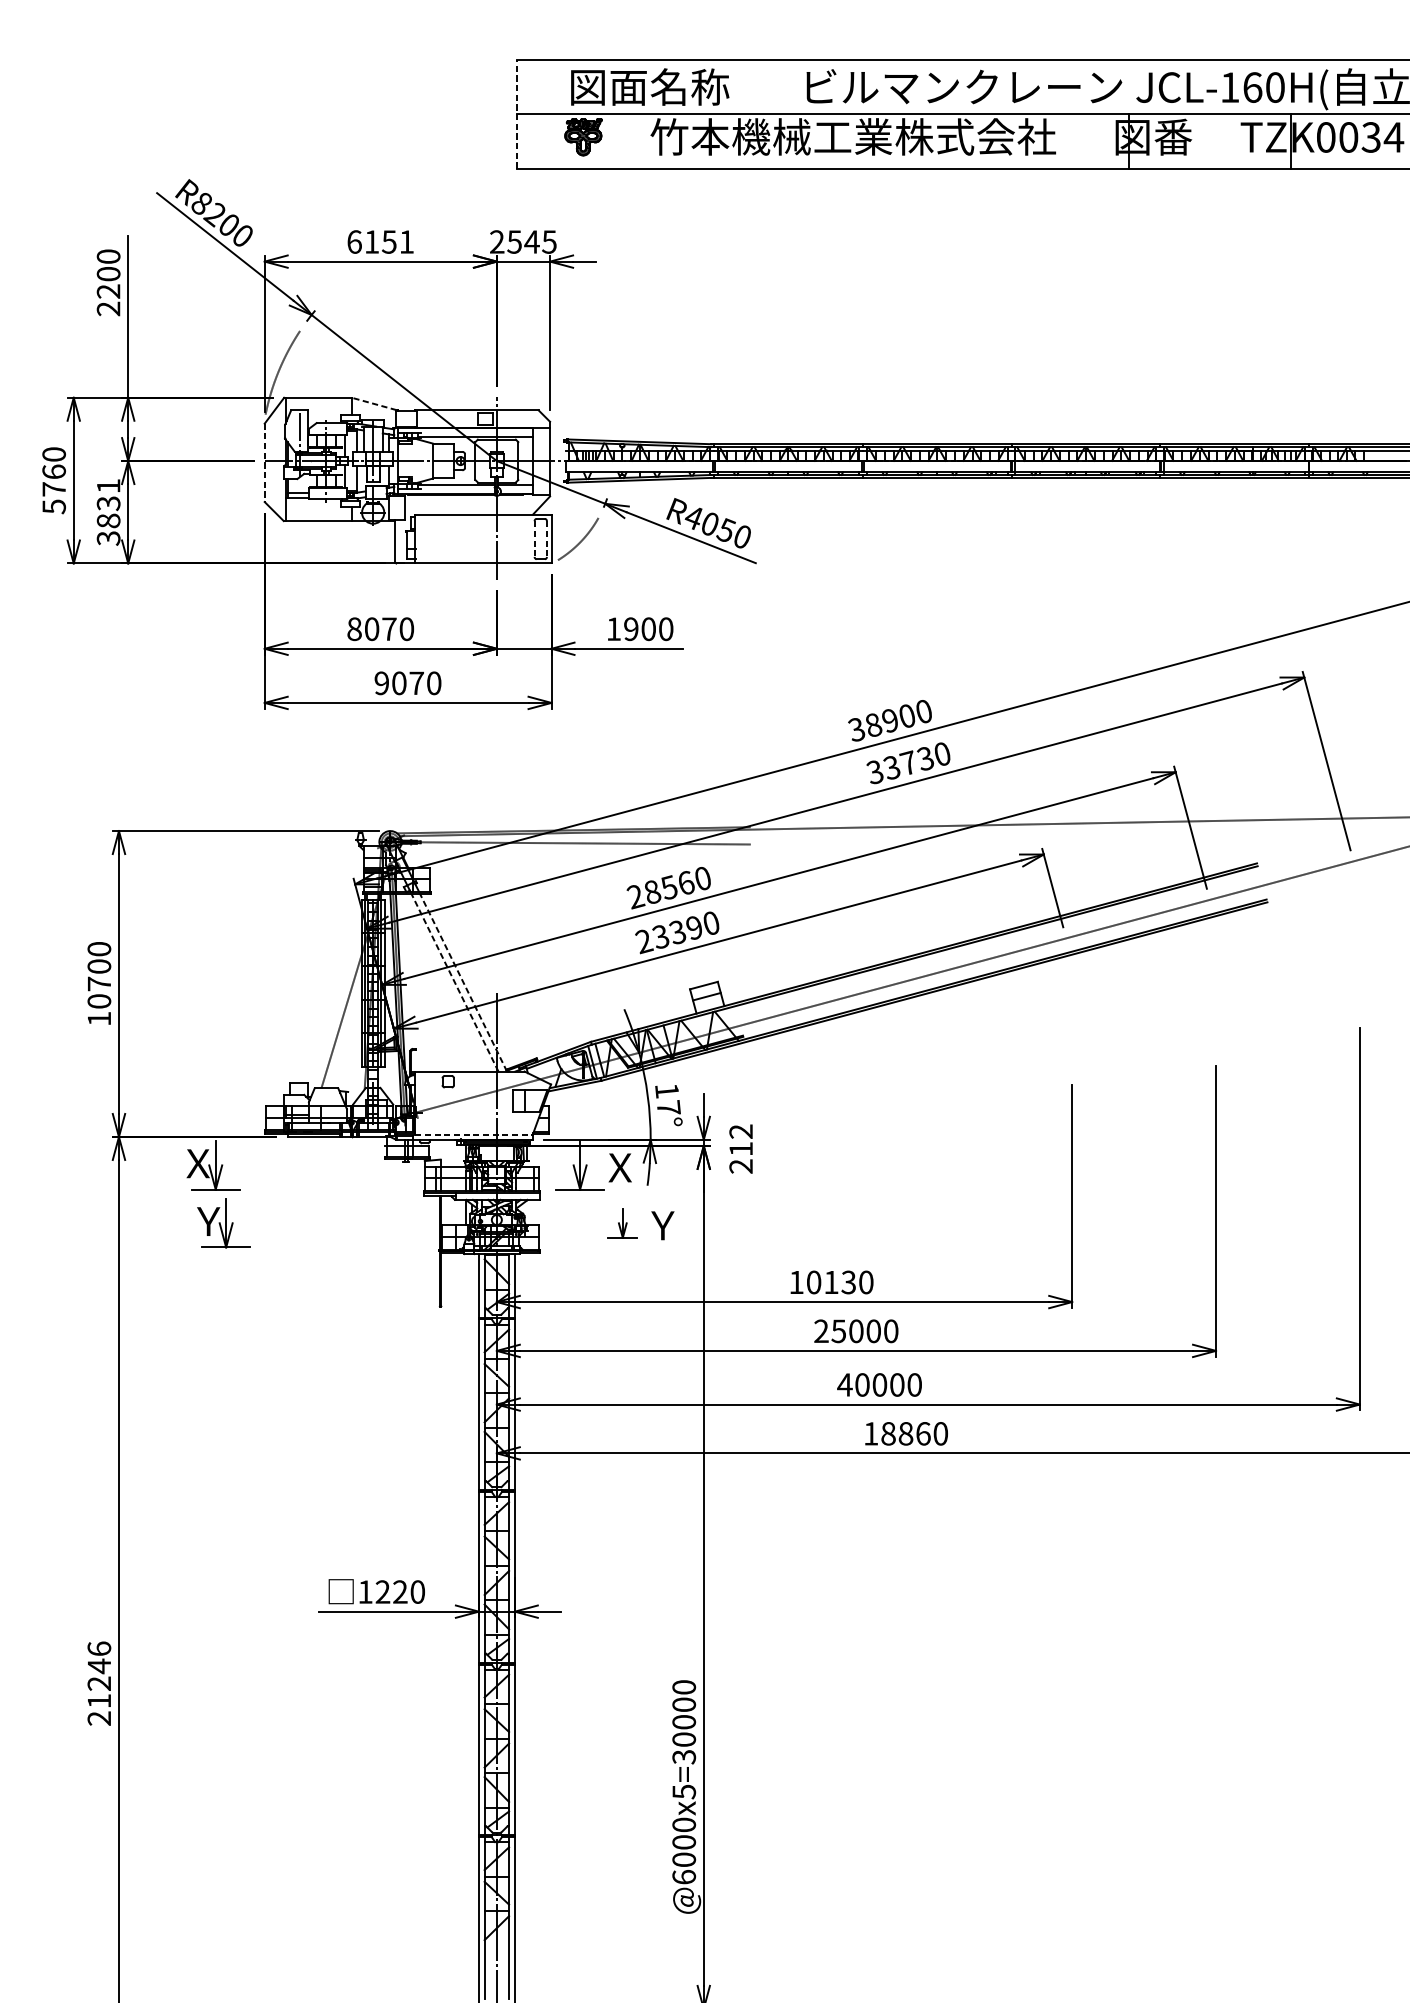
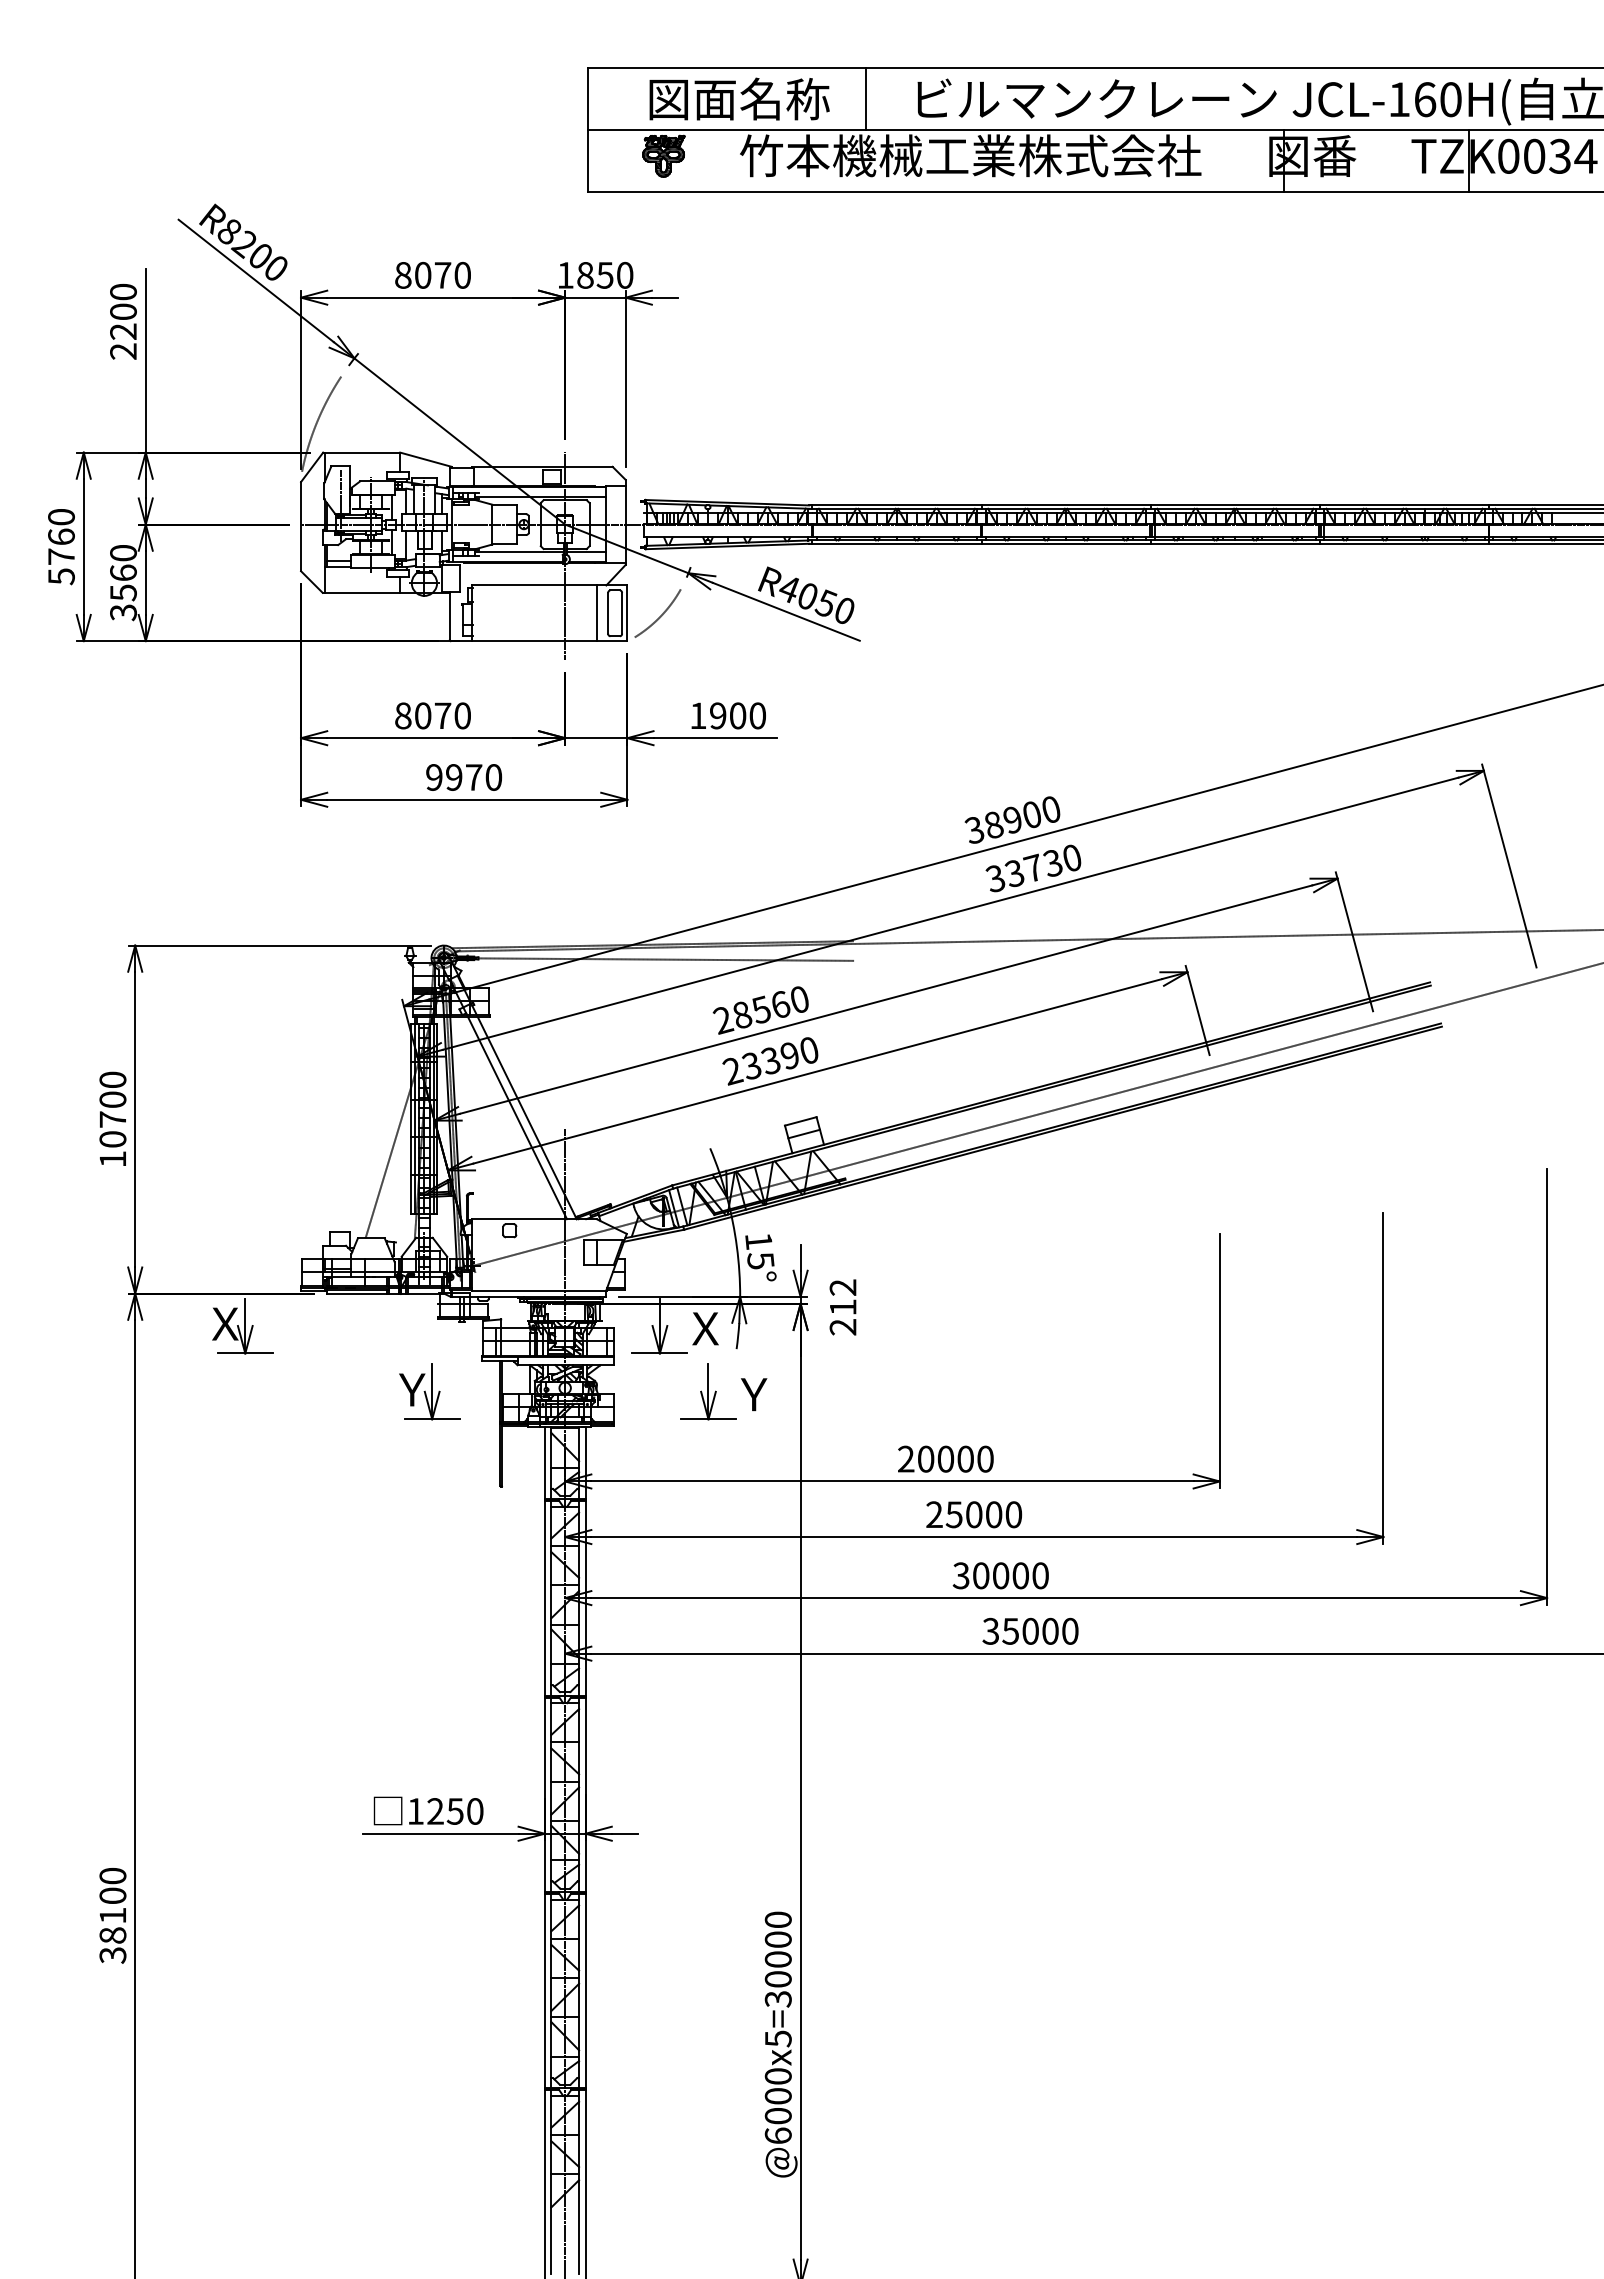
line: (760, 87) -> (865, 99), added
line: (517, 114) -> (588, 130), dashed -> solid
text: (380, 241) -> (432, 274), 6151 -> 8070
text: (523, 241) -> (595, 274), 2545 -> 1850
line: (374, 403) -> (425, 459), dashed -> solid
line: (265, 462) -> (301, 526), dashed -> solid
text: (108, 504) -> (123, 573), 3831 -> 3560
line: (525, 539) -> (597, 613), added
line: (534, 539) -> (608, 613), dashed -> solid
line: (547, 539) -> (622, 613), dashed -> solid
text: (399, 683) -> (454, 777), 9070 -> 9970
line: (454, 983) -> (517, 1118), dashed -> solid
line: (463, 983) -> (527, 1118), dashed -> solid
text: (668, 1107) -> (760, 1260), 17° -> 15°
line: (474, 1134) -> (539, 1290), dashed -> solid
part: (223, 1222) -> (429, 1391), moved
part: (622, 1222) -> (708, 1391), size x1.67
text: (822, 1281) -> (935, 1458), 10130 -> 20000
text: (845, 1384) -> (961, 1575), 40000 -> 30000
text: (897, 1433) -> (1020, 1630), 18860 -> 35000
text: (399, 1592) -> (454, 1811), 1220 -> 1250
text: (98, 1683) -> (112, 1915), 21246 -> 38100

